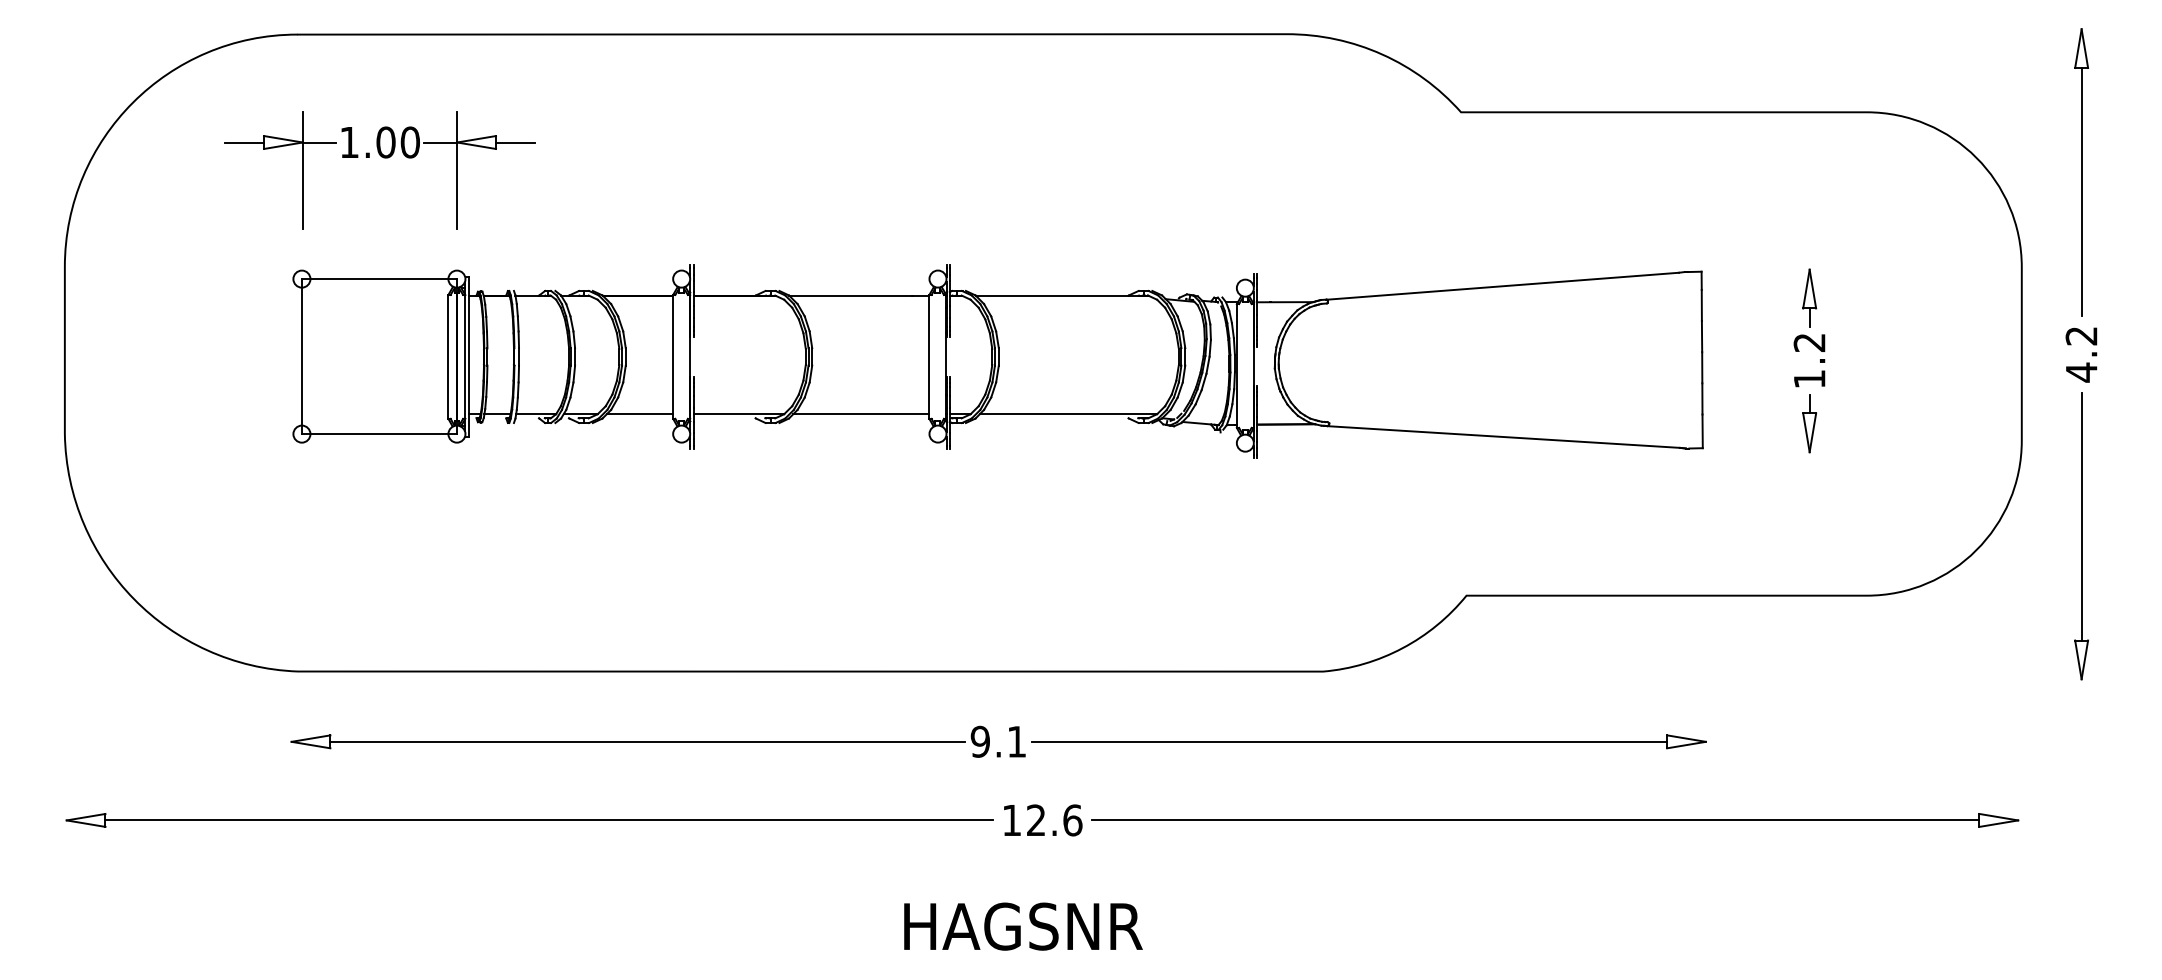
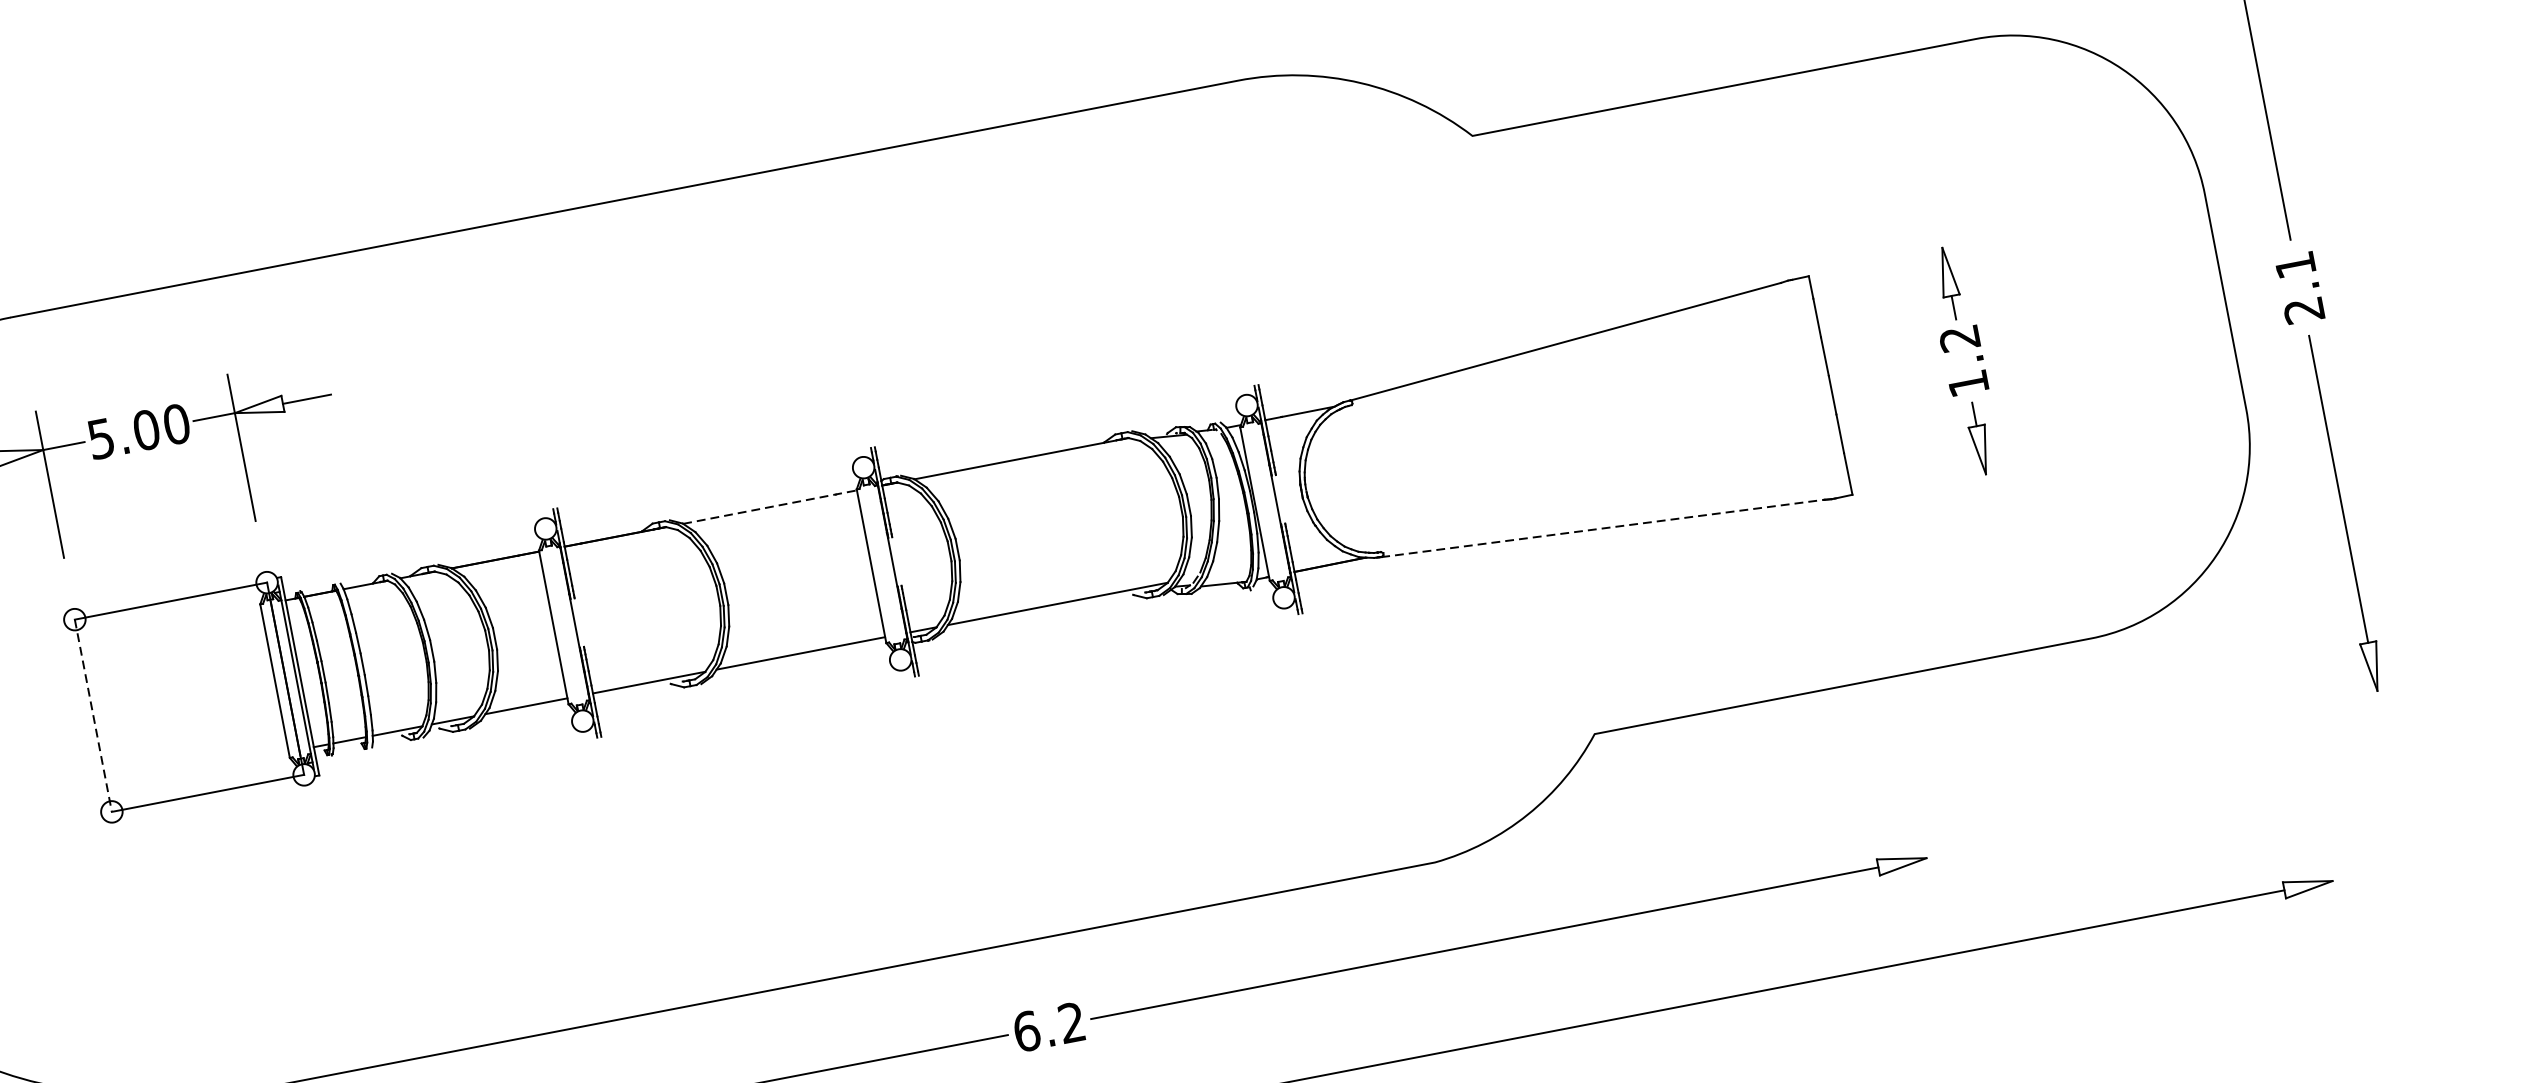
text: (349, 142) -> (101, 438), 1.00 -> 5.00
line: (859, 295) -> (770, 506), solid -> dashed
text: (2081, 354) -> (2299, 288), 4.2 -> 2.1
line: (301, 356) -> (92, 715), solid -> dashed
line: (1504, 437) -> (1604, 528), solid -> dashed
text: (997, 741) -> (1047, 1026), 9.1 -> 6.2

